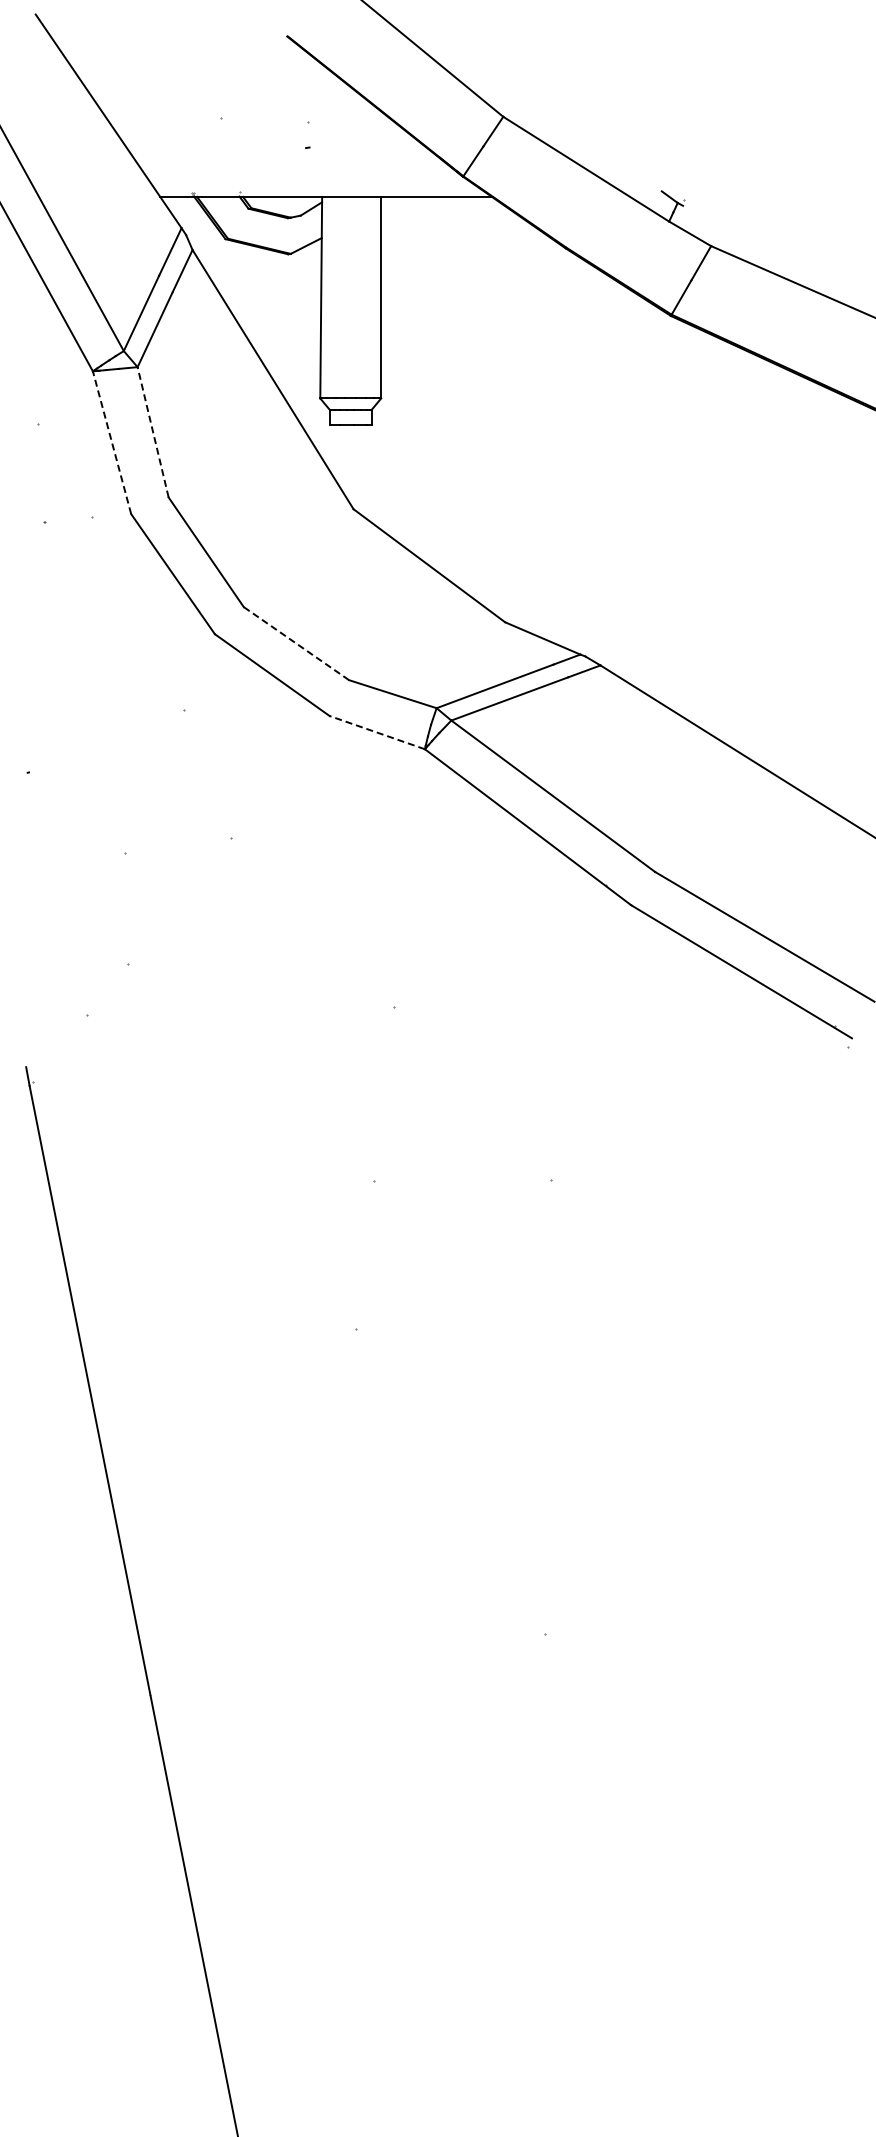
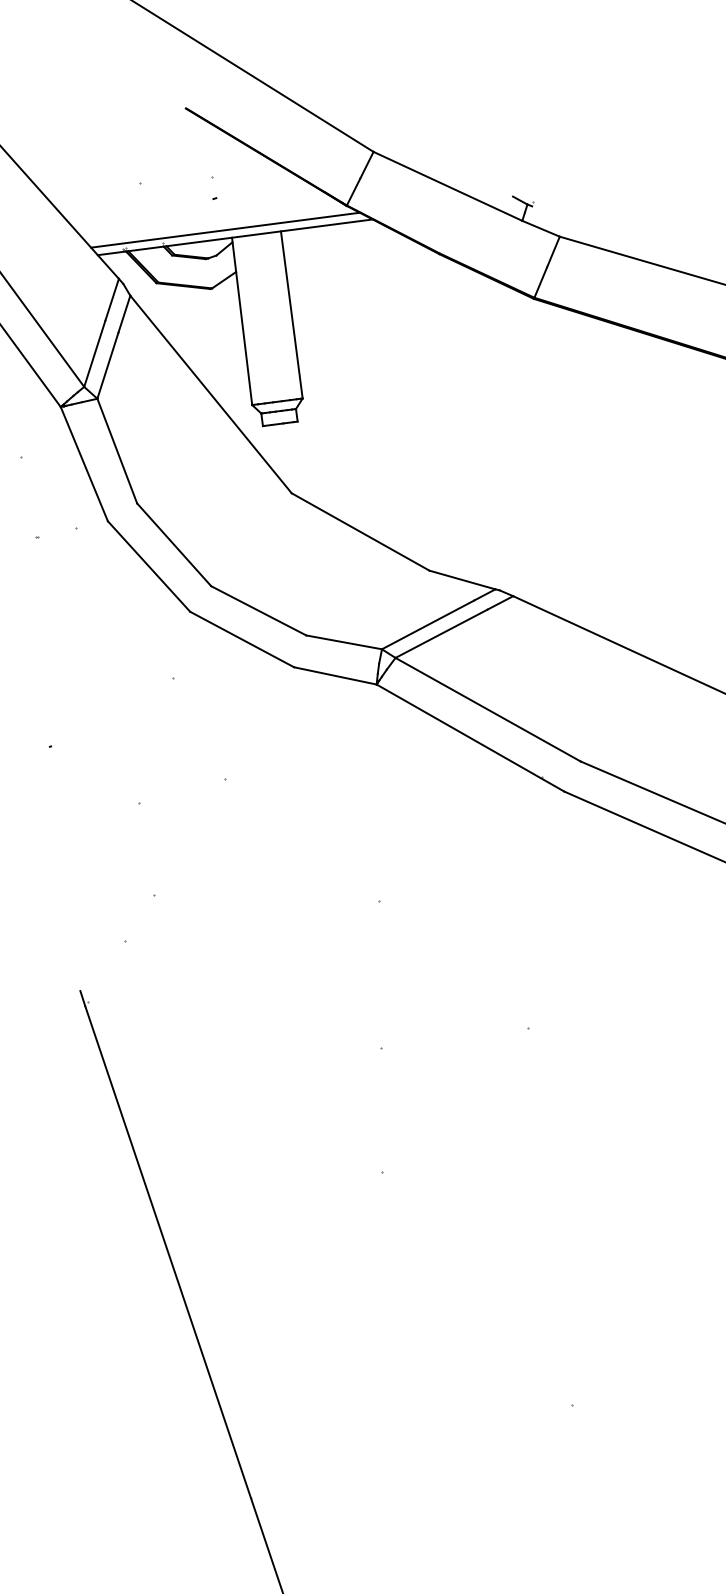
line: (315, 186) -> (225, 229), added
line: (153, 432) -> (117, 451), dashed -> solid
line: (112, 442) -> (84, 463), dashed -> solid
line: (296, 643) -> (258, 610), dashed -> solid
line: (376, 732) -> (334, 675), dashed -> solid

